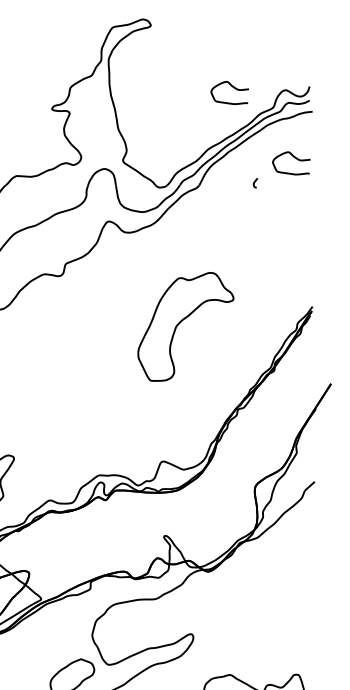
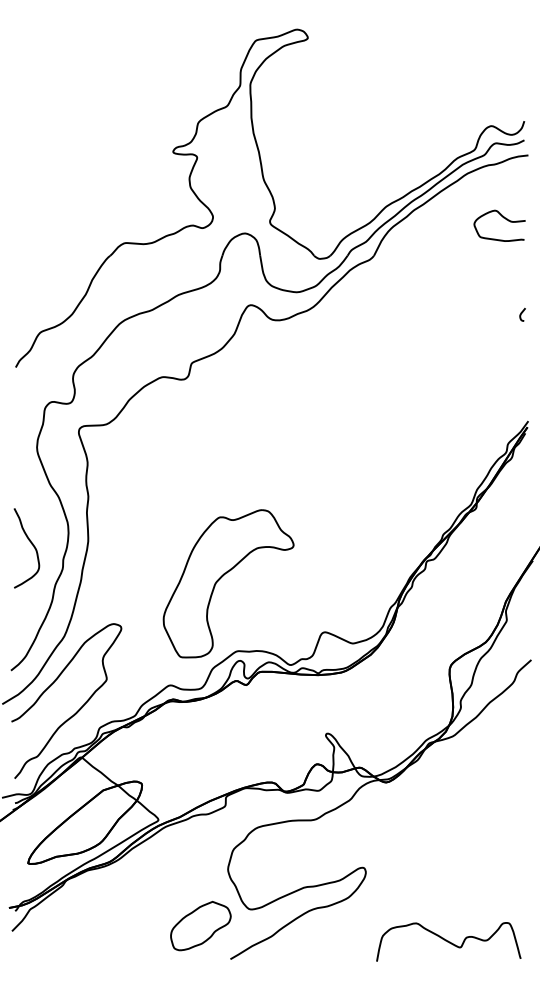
curve: (232, 87) -> (419, 122), removed
curve: (255, 182) -> (522, 313), moved
part: (181, 322) -> (222, 577), moved

